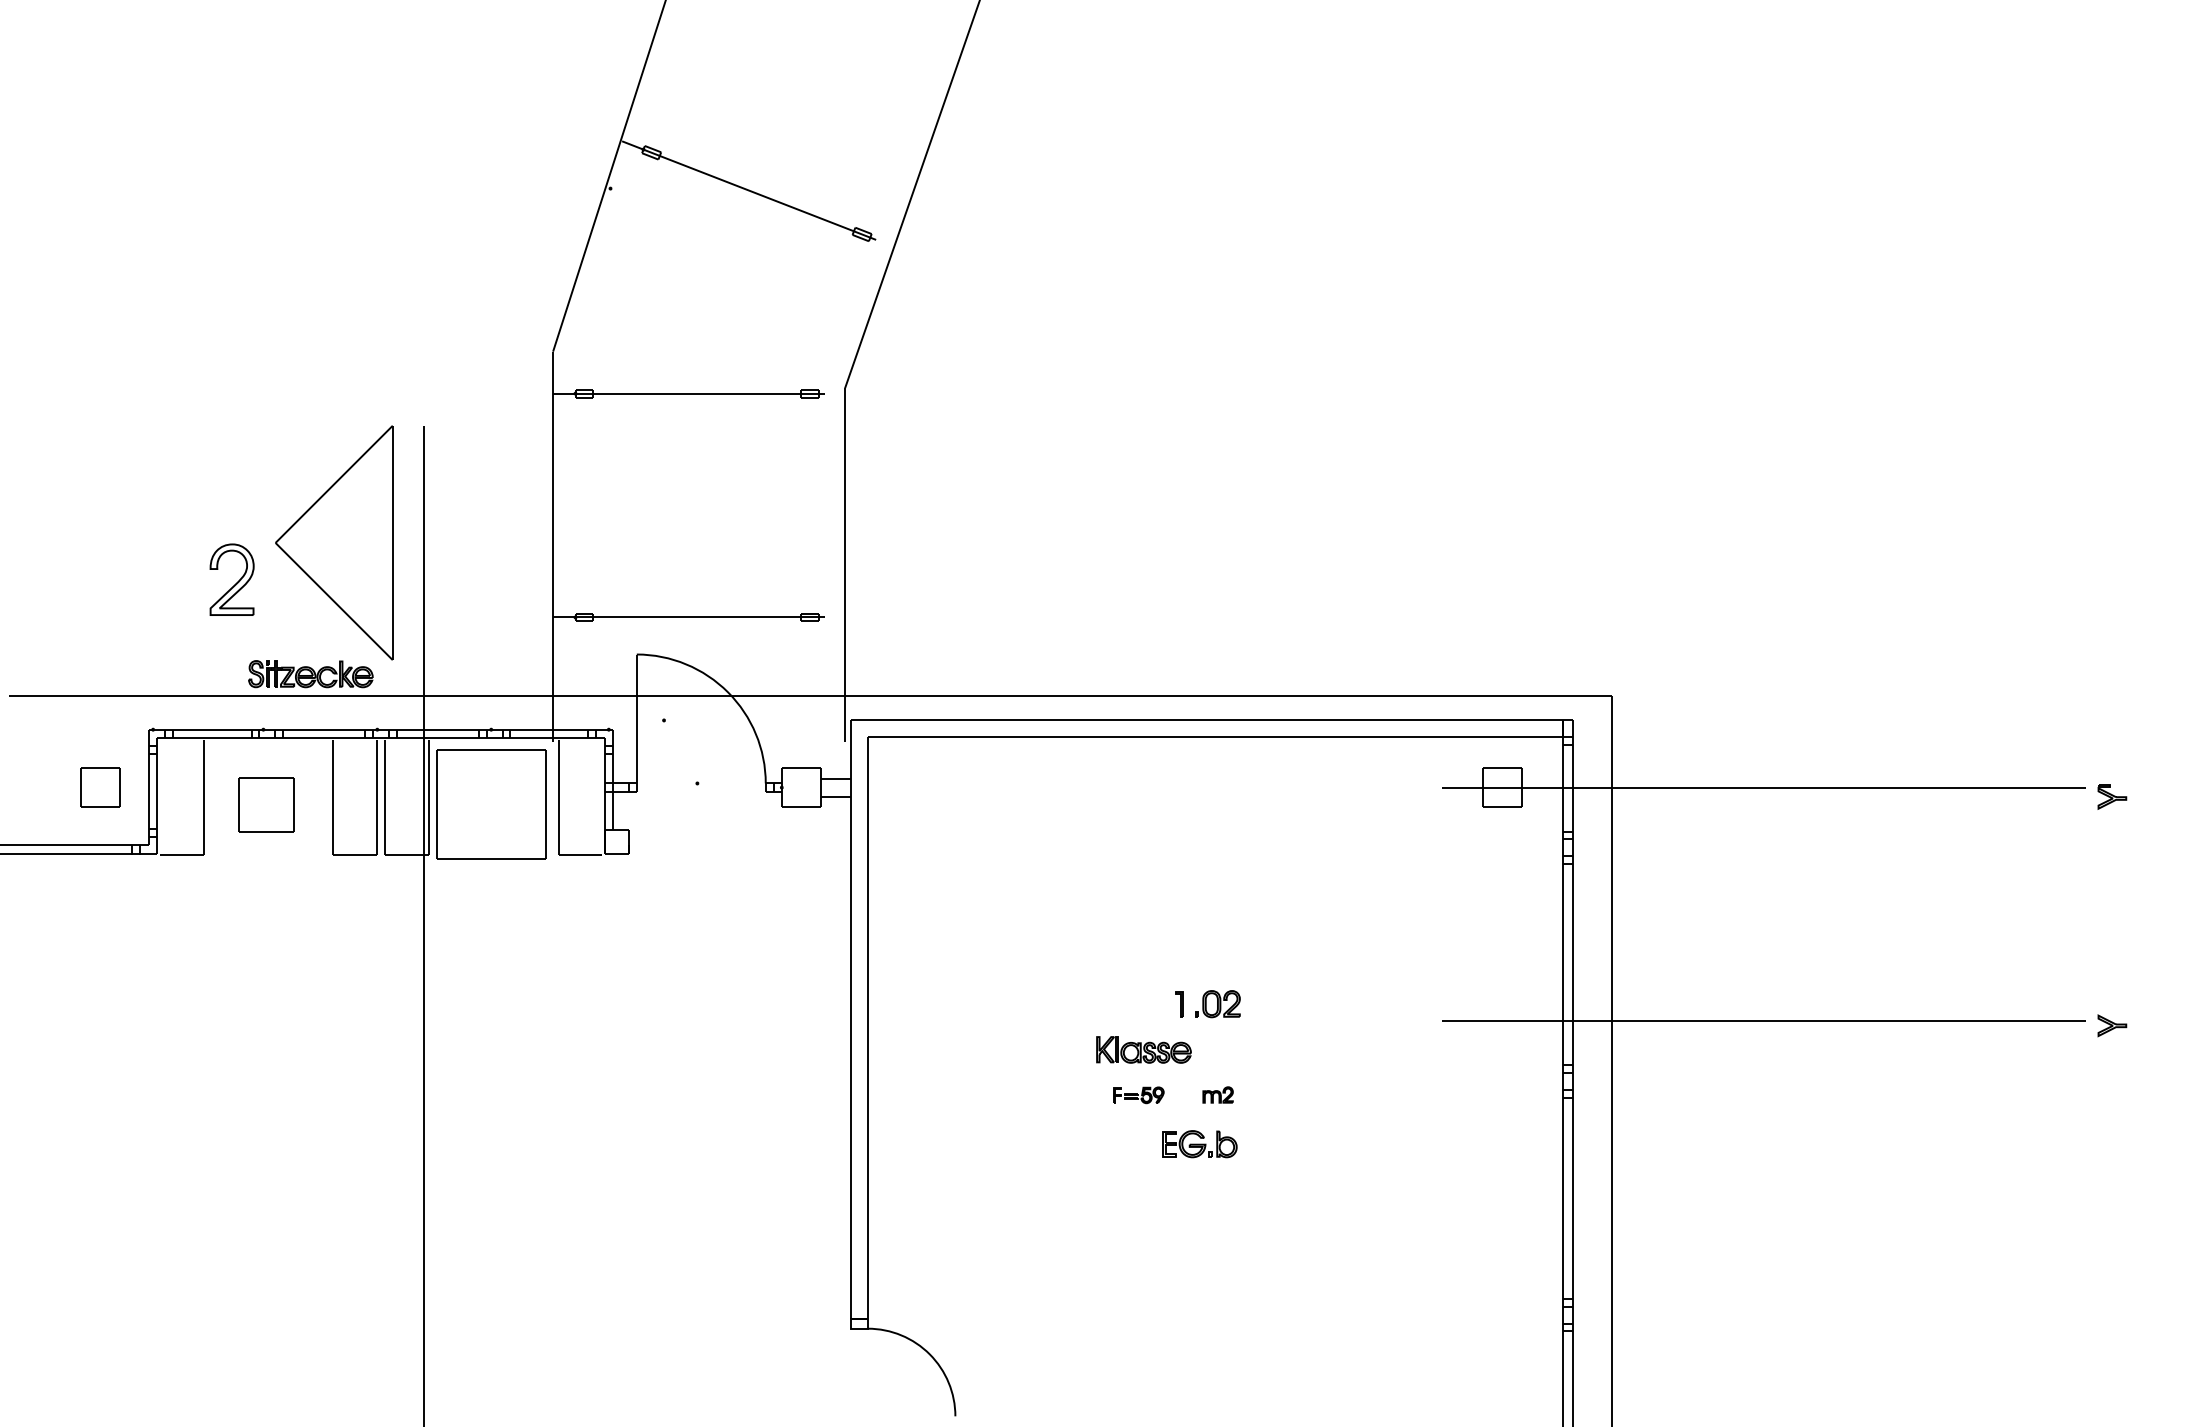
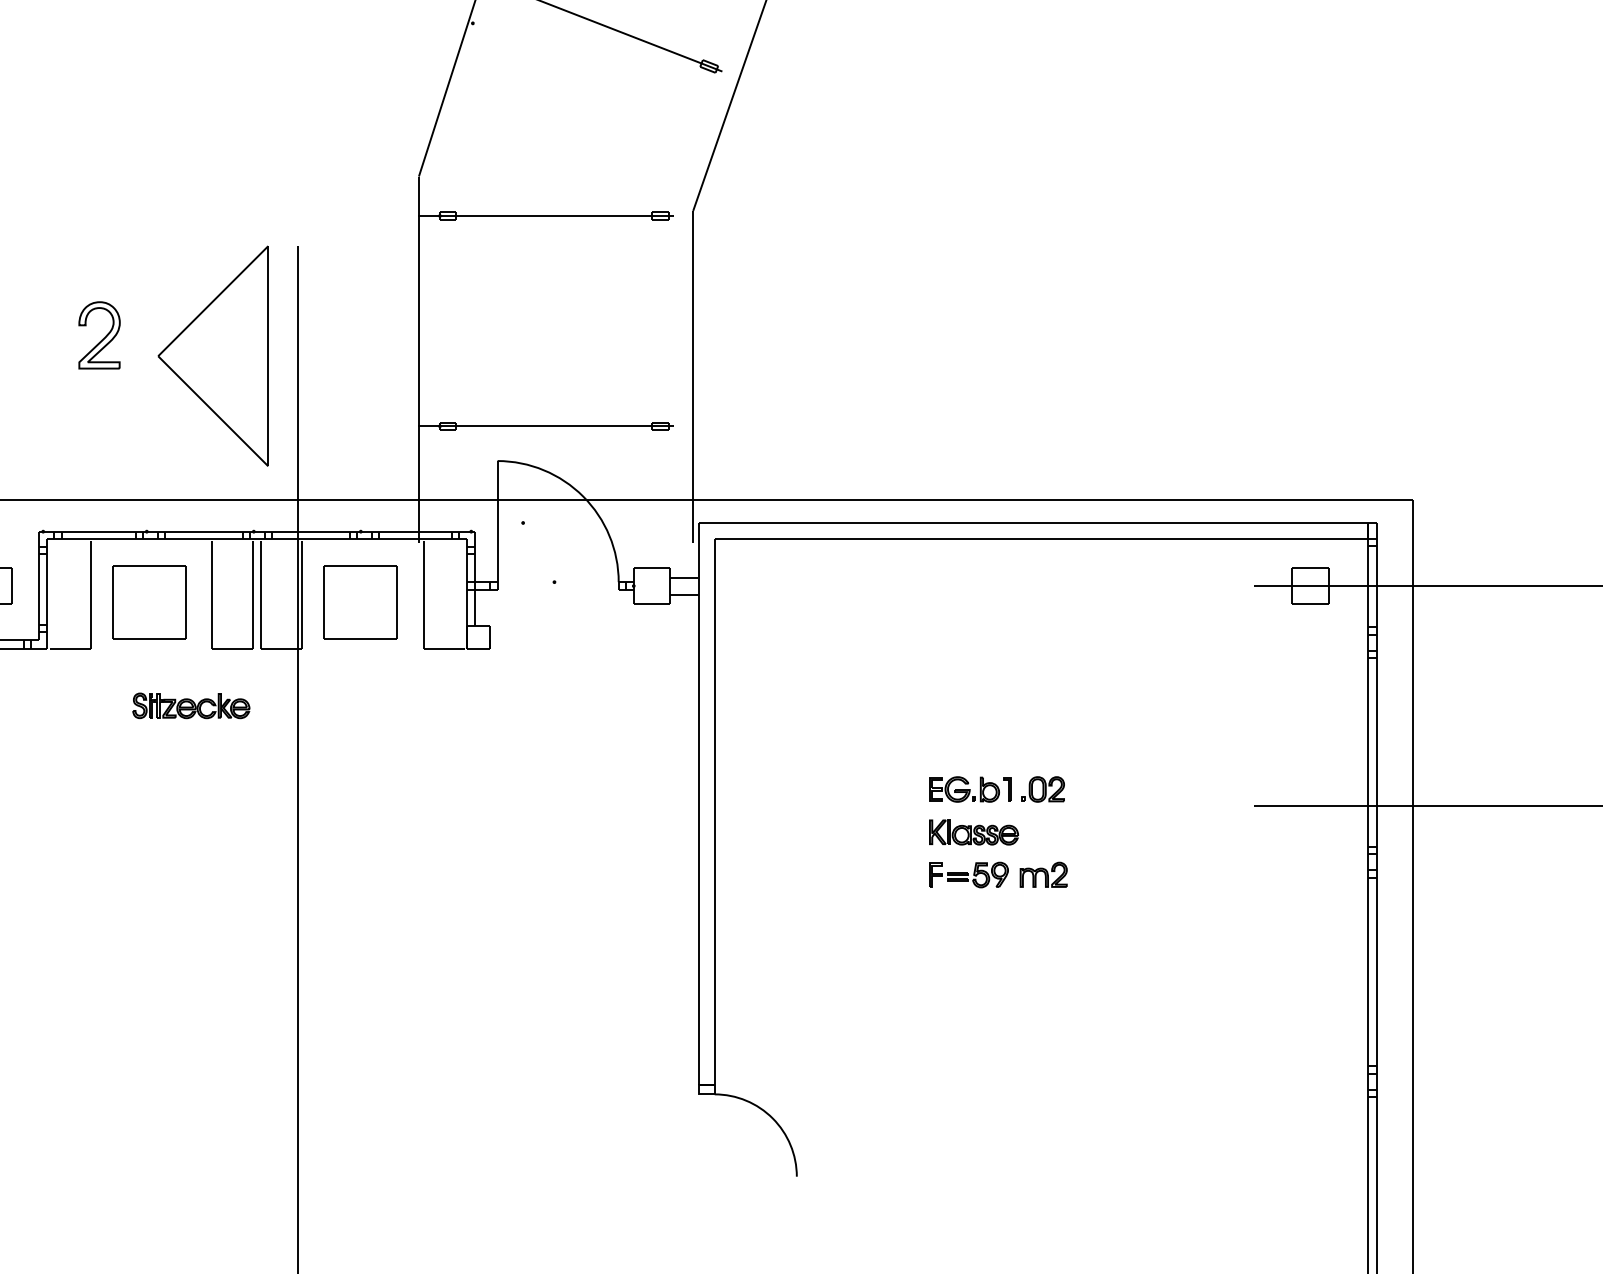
part: (231, 579) -> (98, 335), moved
part: (310, 674) -> (191, 706), moved
part: (266, 804) -> (149, 601), size x1.43
part: (490, 804) -> (360, 601), size x0.71
part: (1217, 1094) -> (1043, 874), size x1.67
part: (1138, 1095) -> (968, 875), size x1.67
part: (1199, 1144) -> (964, 789), moved

